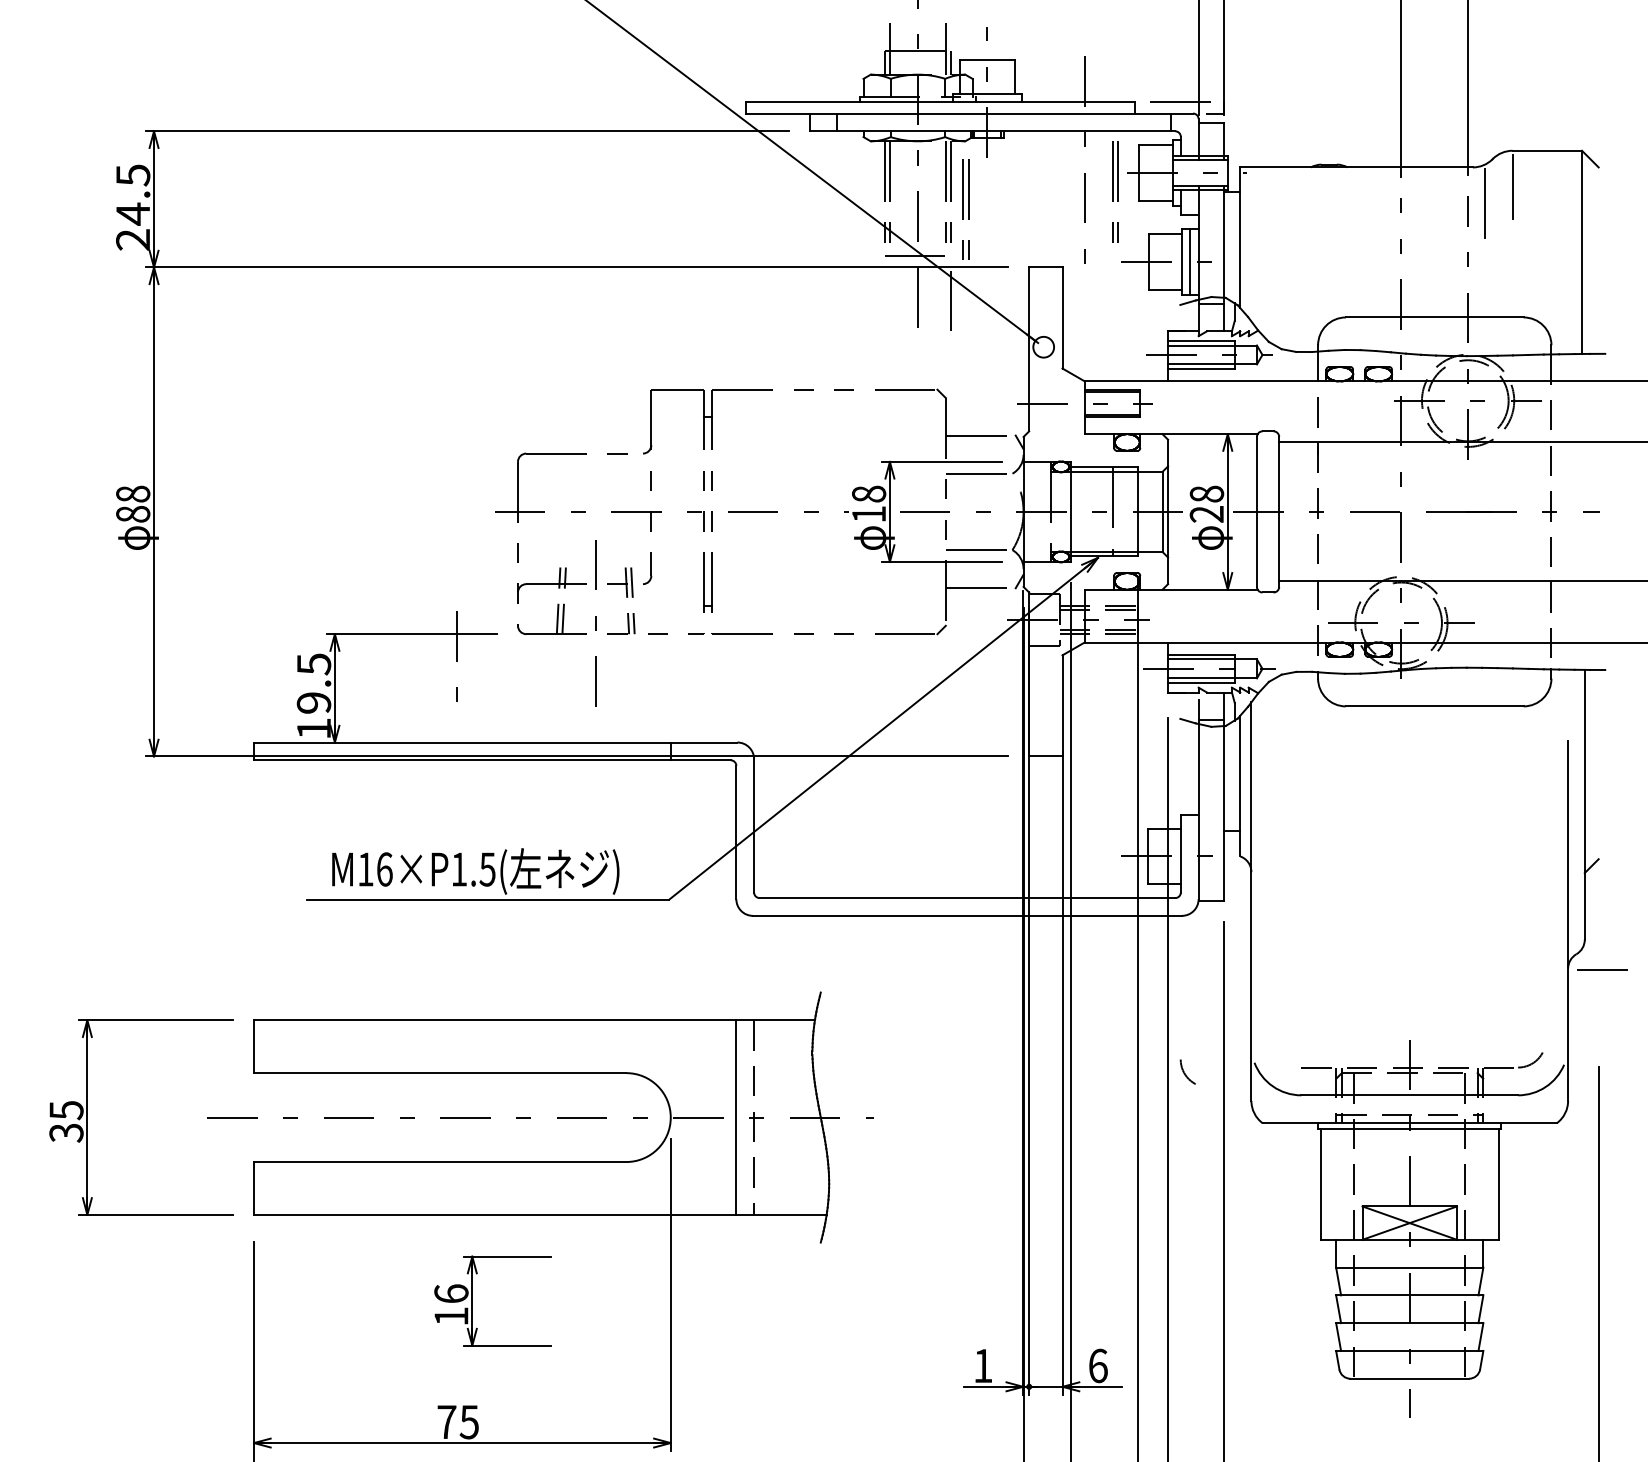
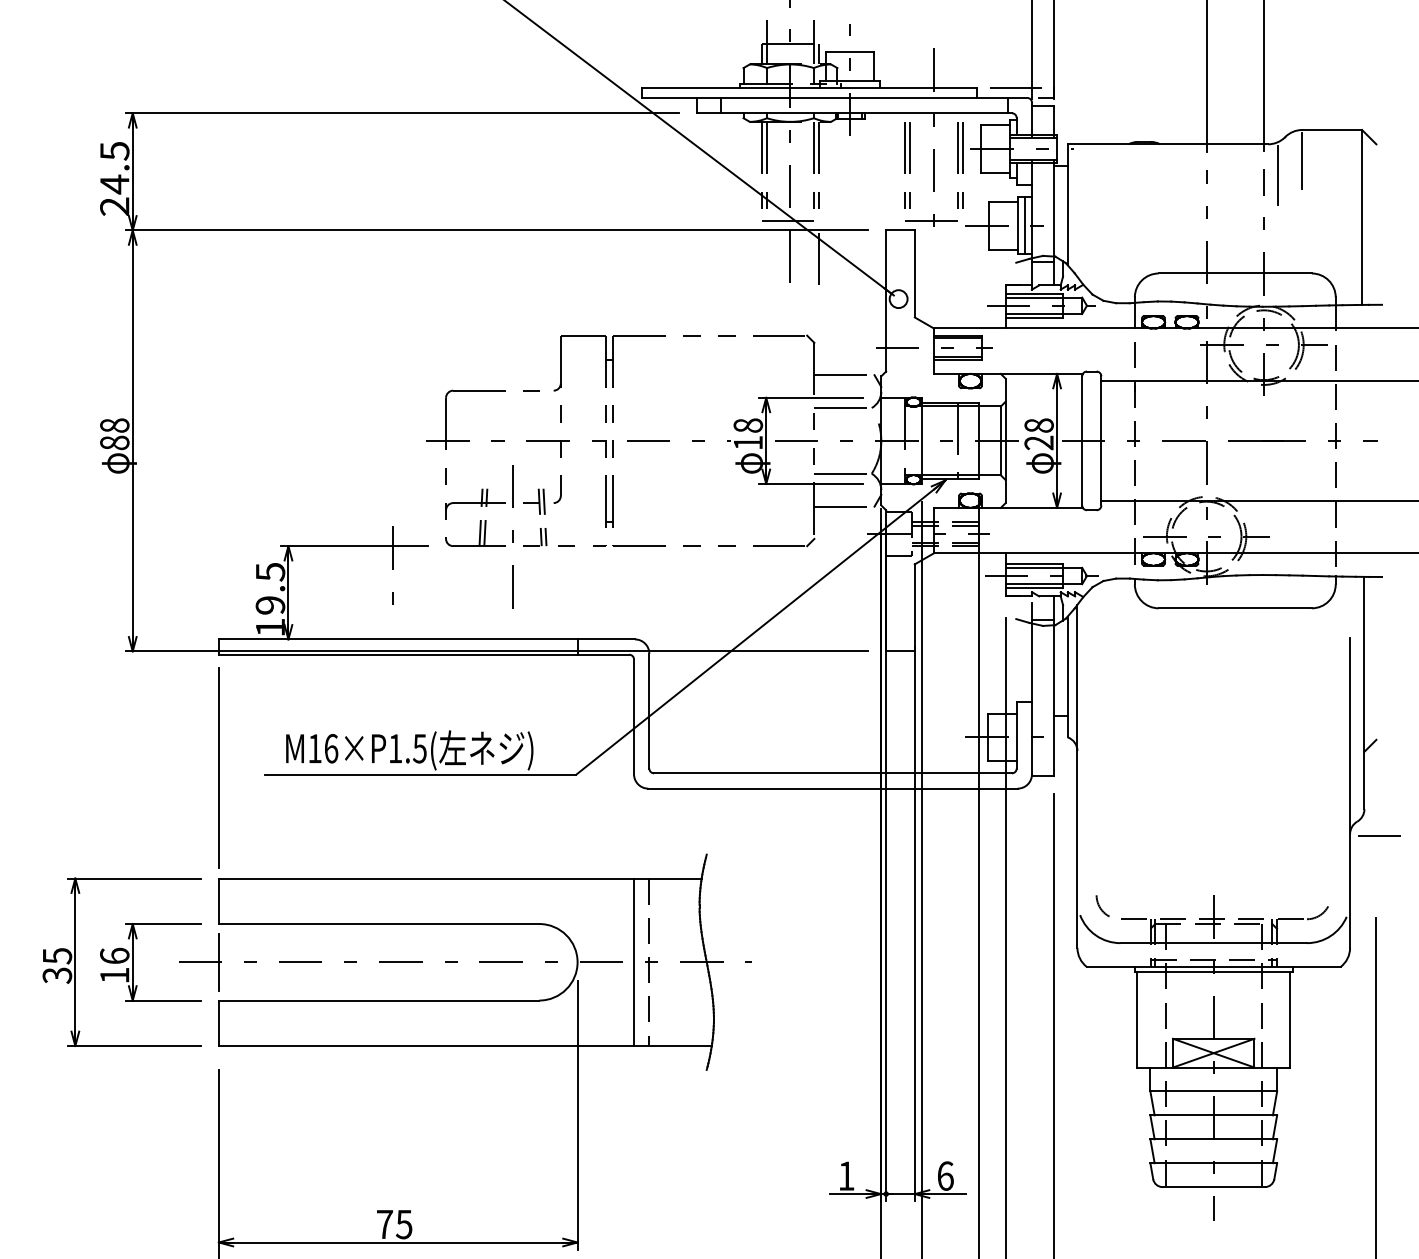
part: (965, 209) -> (907, 165), moved
line: (1084, 255) -> (933, 220), added
line: (253, 891) -> (218, 767), added
arc: (1185, 1072) -> (1100, 906), moved
line: (253, 1116) -> (218, 961), added
part: (473, 1301) -> (133, 962), moved

